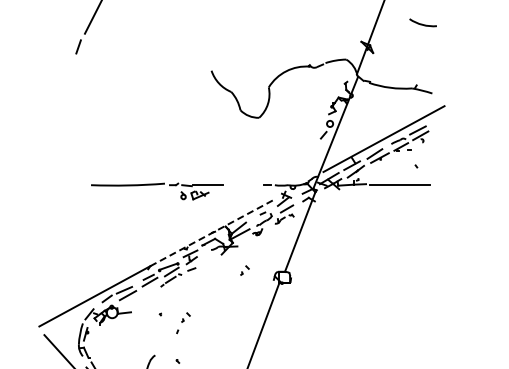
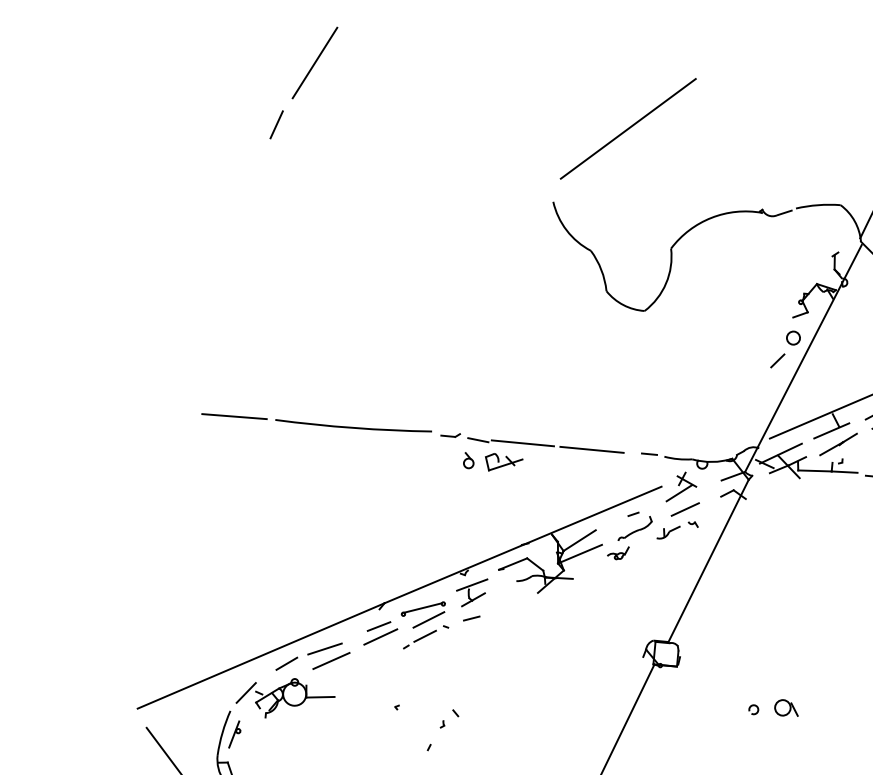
line: (243, 32) -> (628, 127), added
line: (71, 185) -> (233, 416), added
line: (240, 185) -> (591, 450), added
line: (212, 232) -> (522, 544), dashed -> solid
part: (244, 270) -> (583, 631), removed
part: (337, 297) -> (774, 706), added

